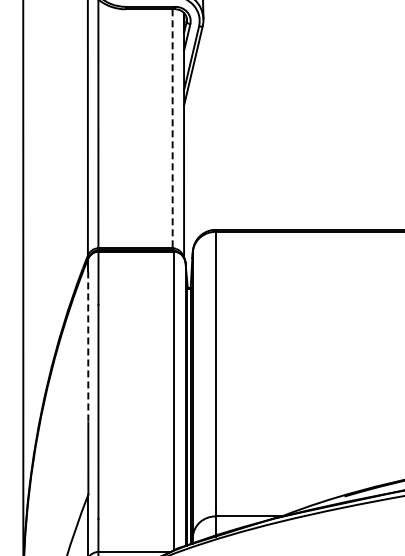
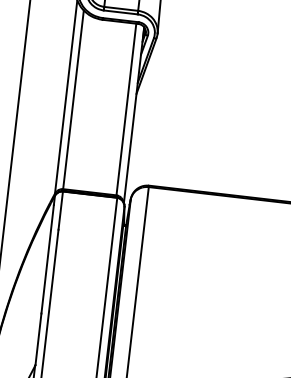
line: (172, 130) -> (126, 110), dashed -> solid
line: (88, 347) -> (47, 259), dashed -> solid

